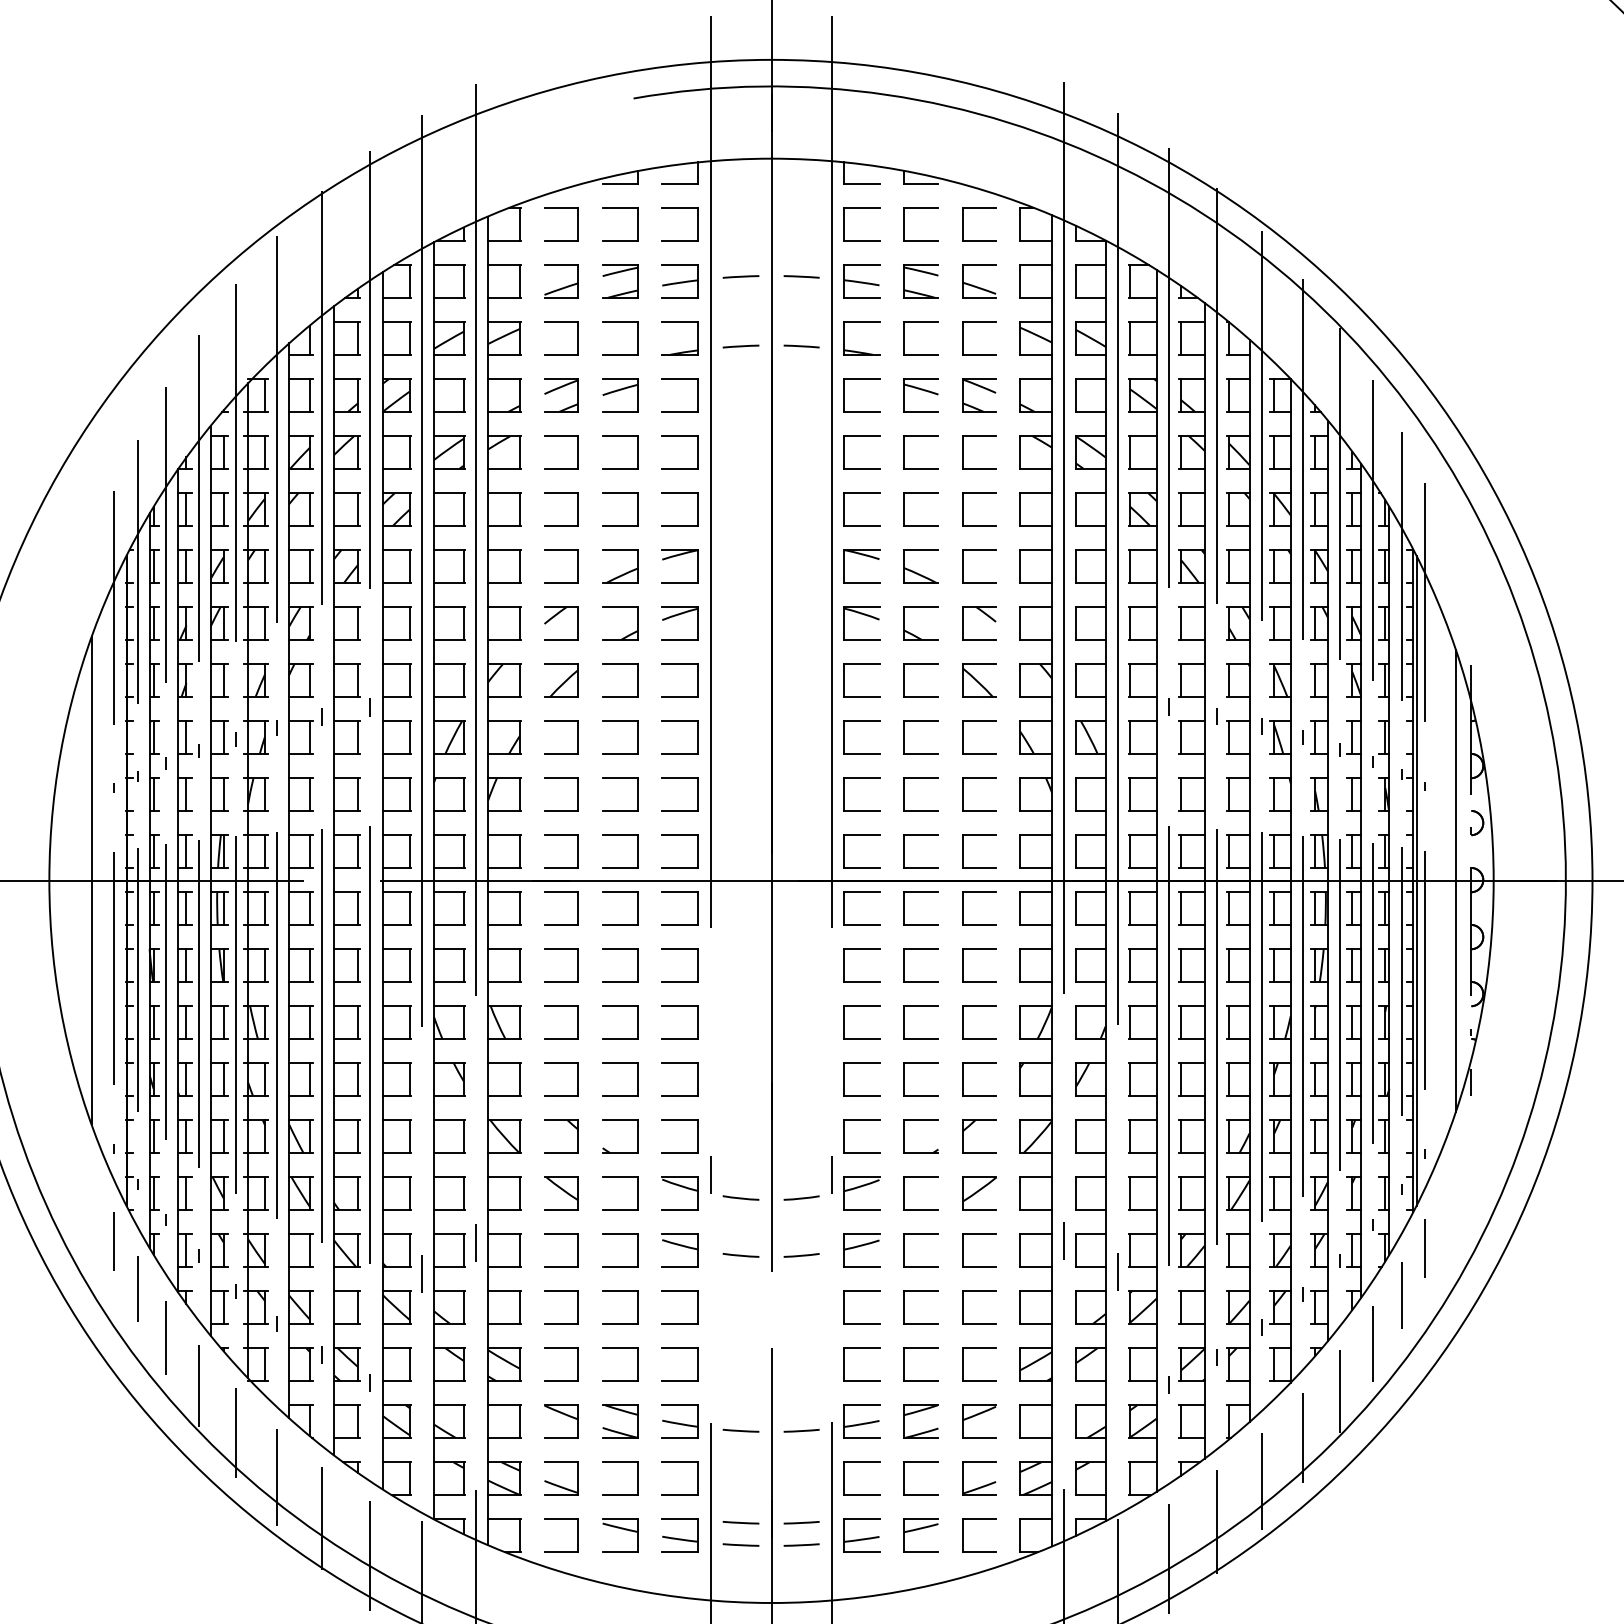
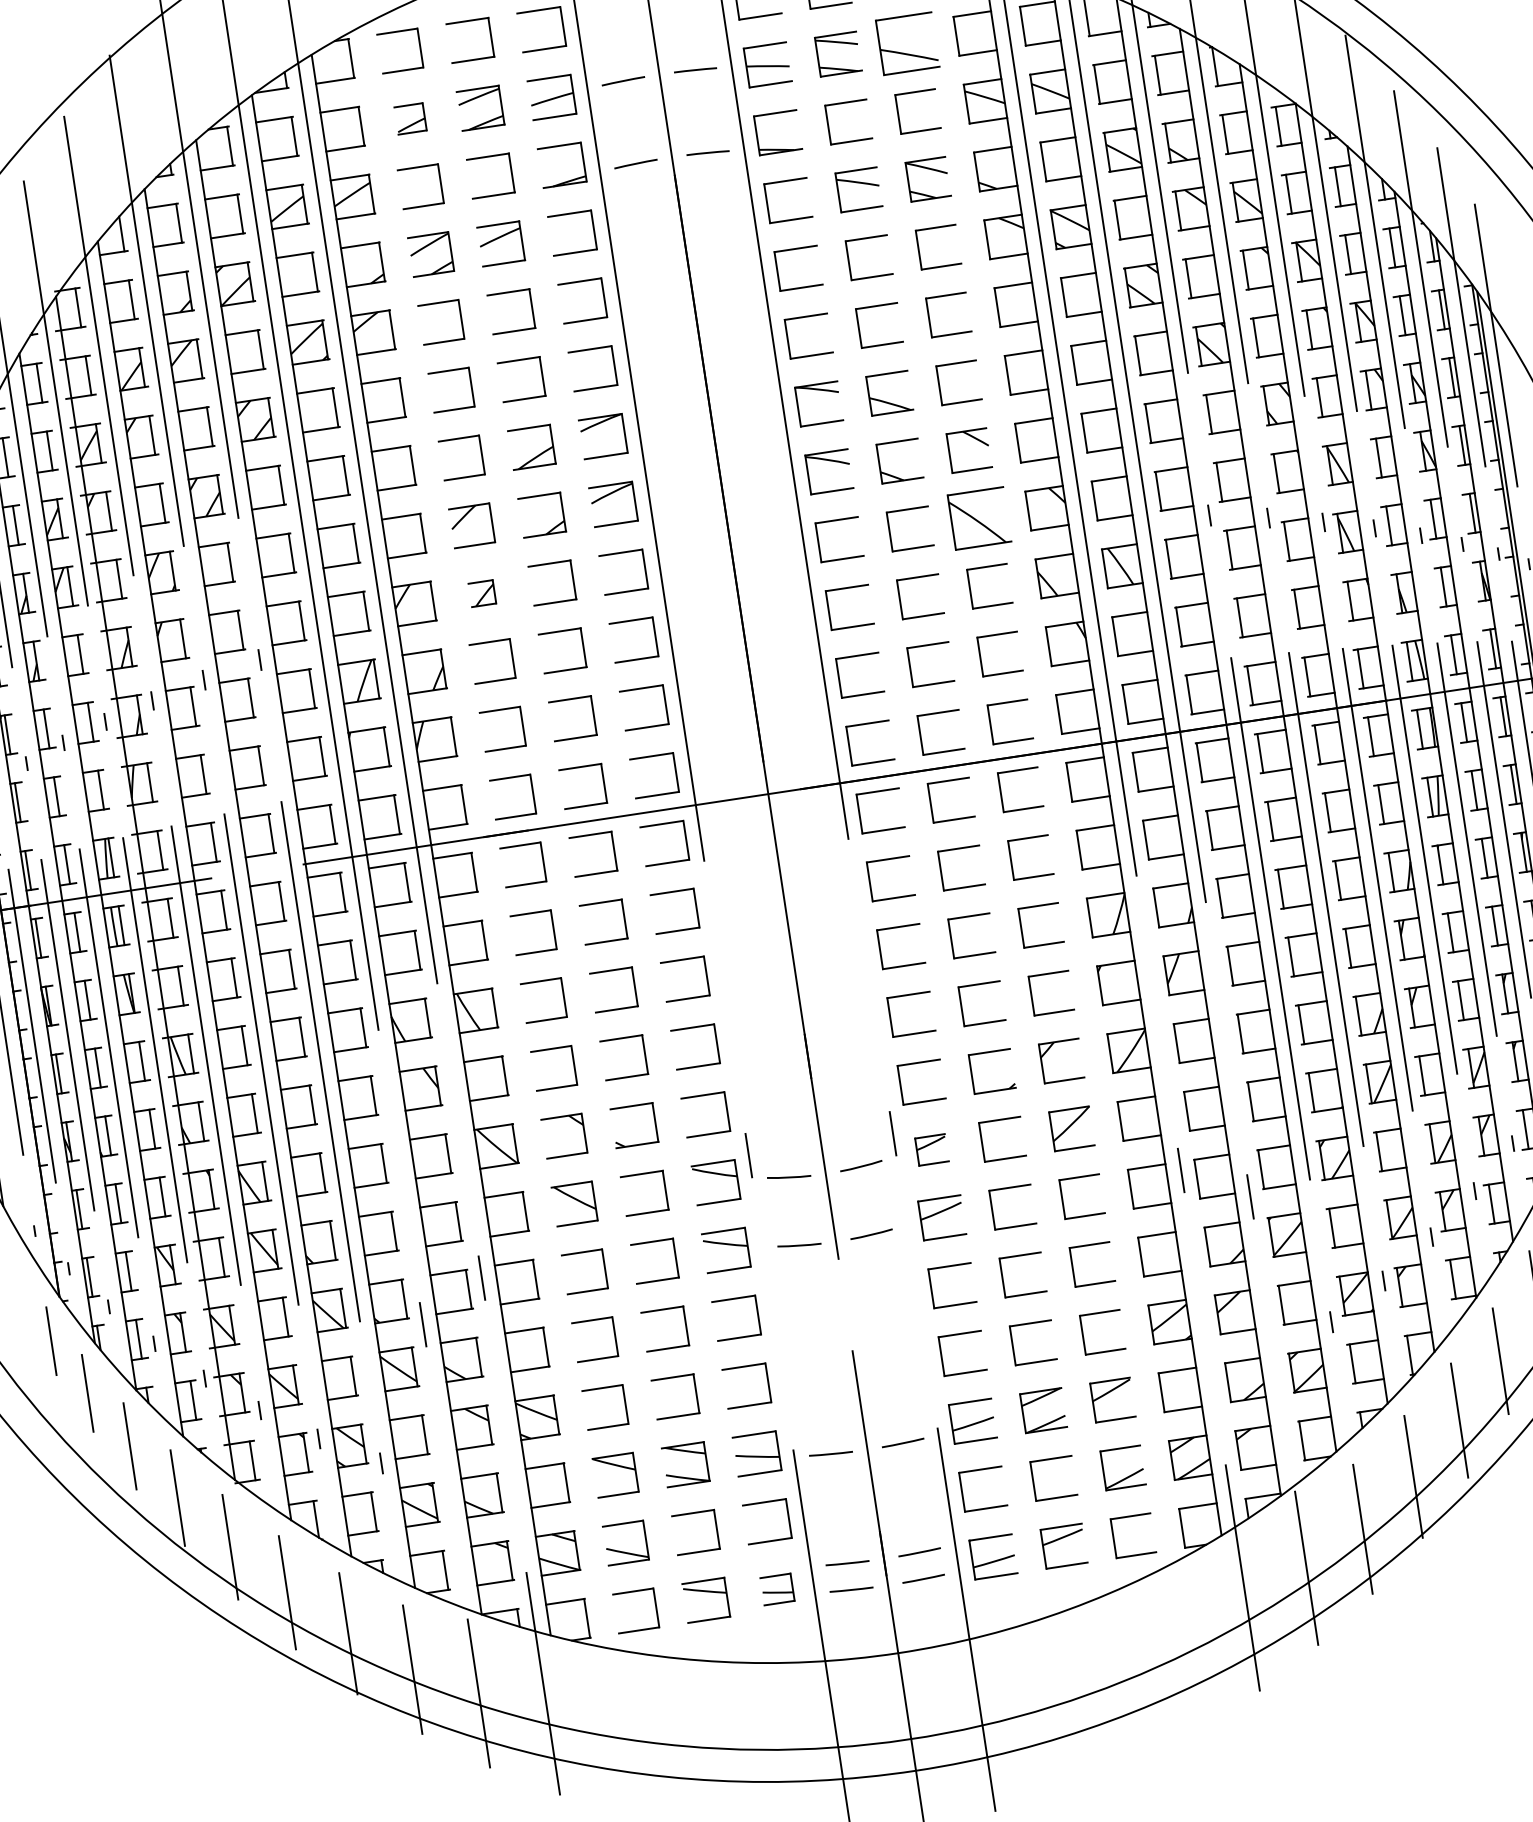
part: (561, 281) -> (410, 118), size x0.7
part: (979, 281) -> (907, 43), size x1.4
part: (561, 680) -> (482, 593), size x0.6
part: (979, 680) -> (979, 518), size x1.4
part: (861, 1193) -> (931, 1149), size x0.7
part: (679, 1535) -> (776, 1589), size x0.7

